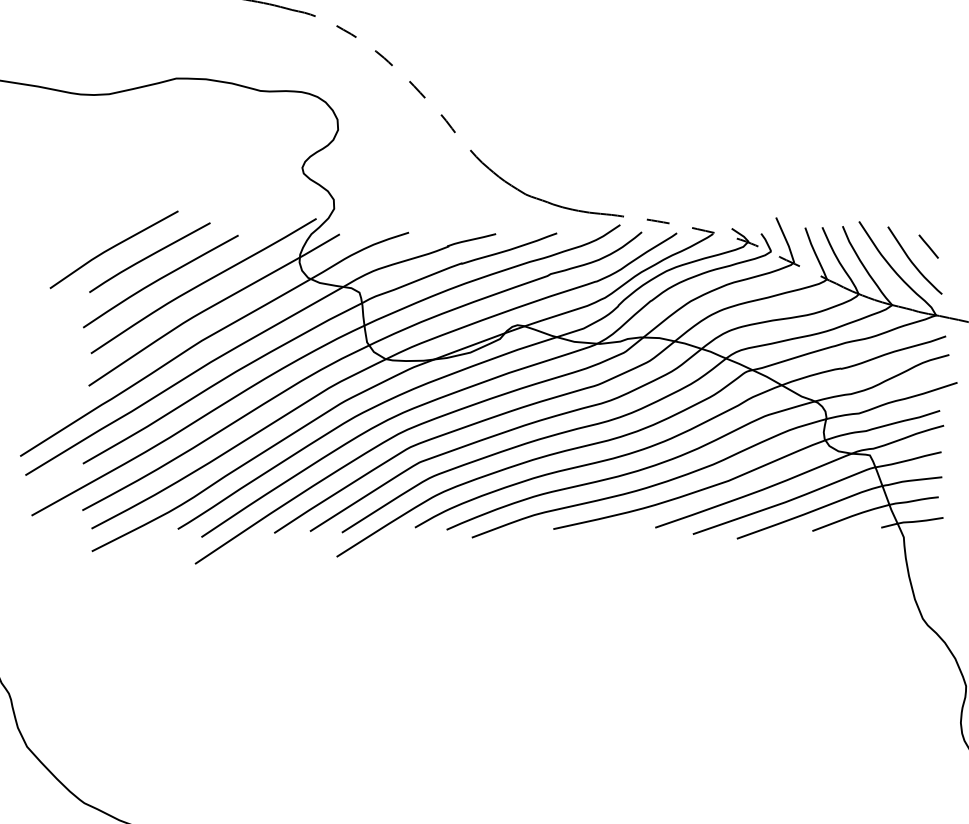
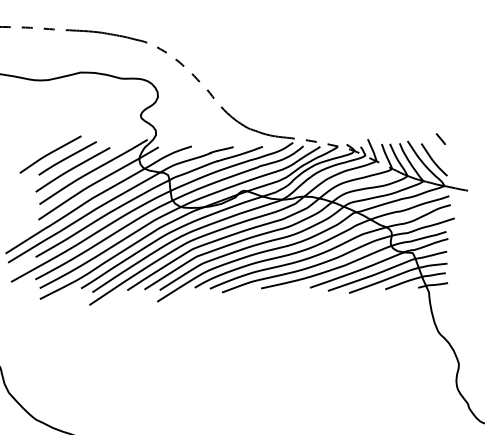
line: (927, 245) -> (440, 138), moved

